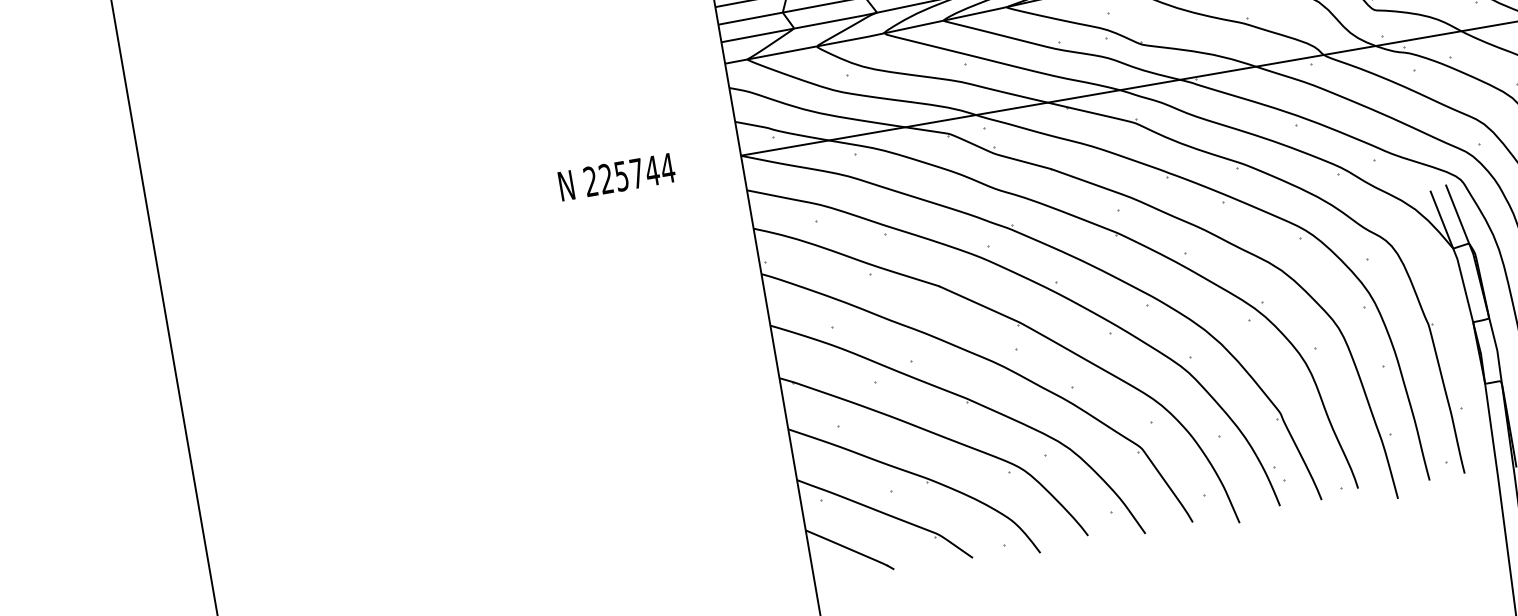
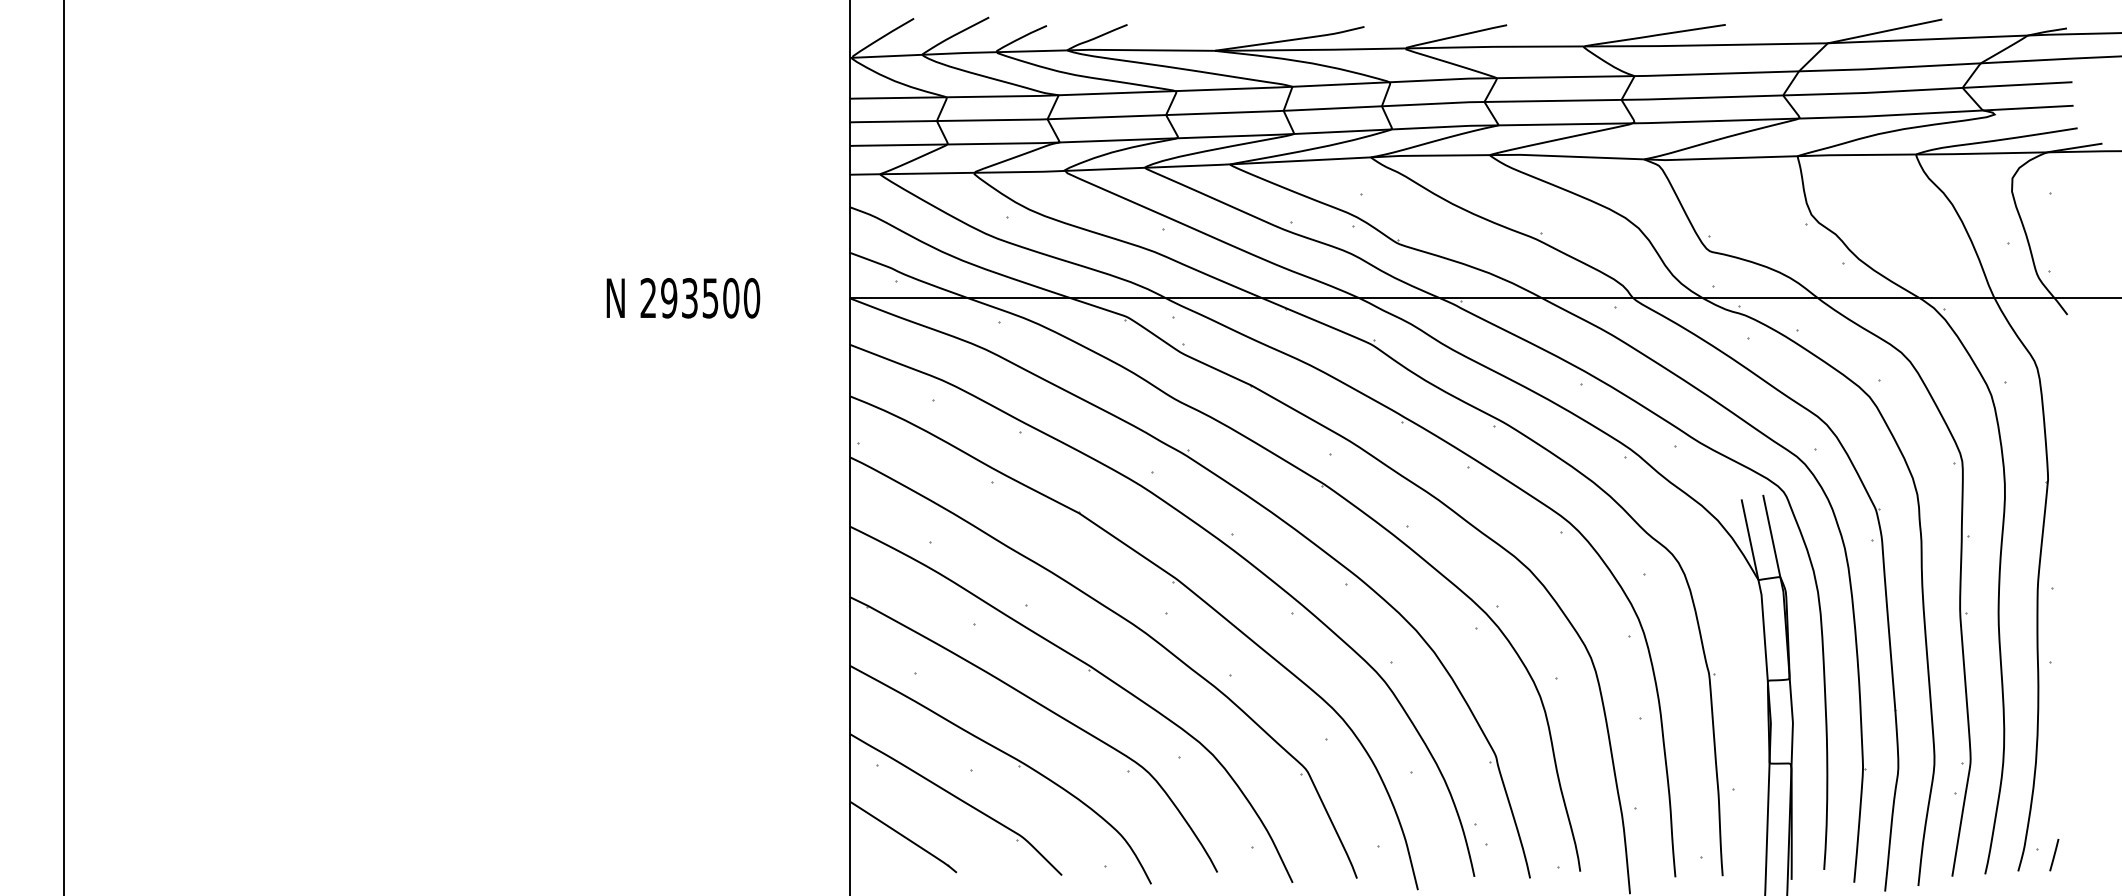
text: (637, 173) -> (710, 298), 225744 -> 293500

